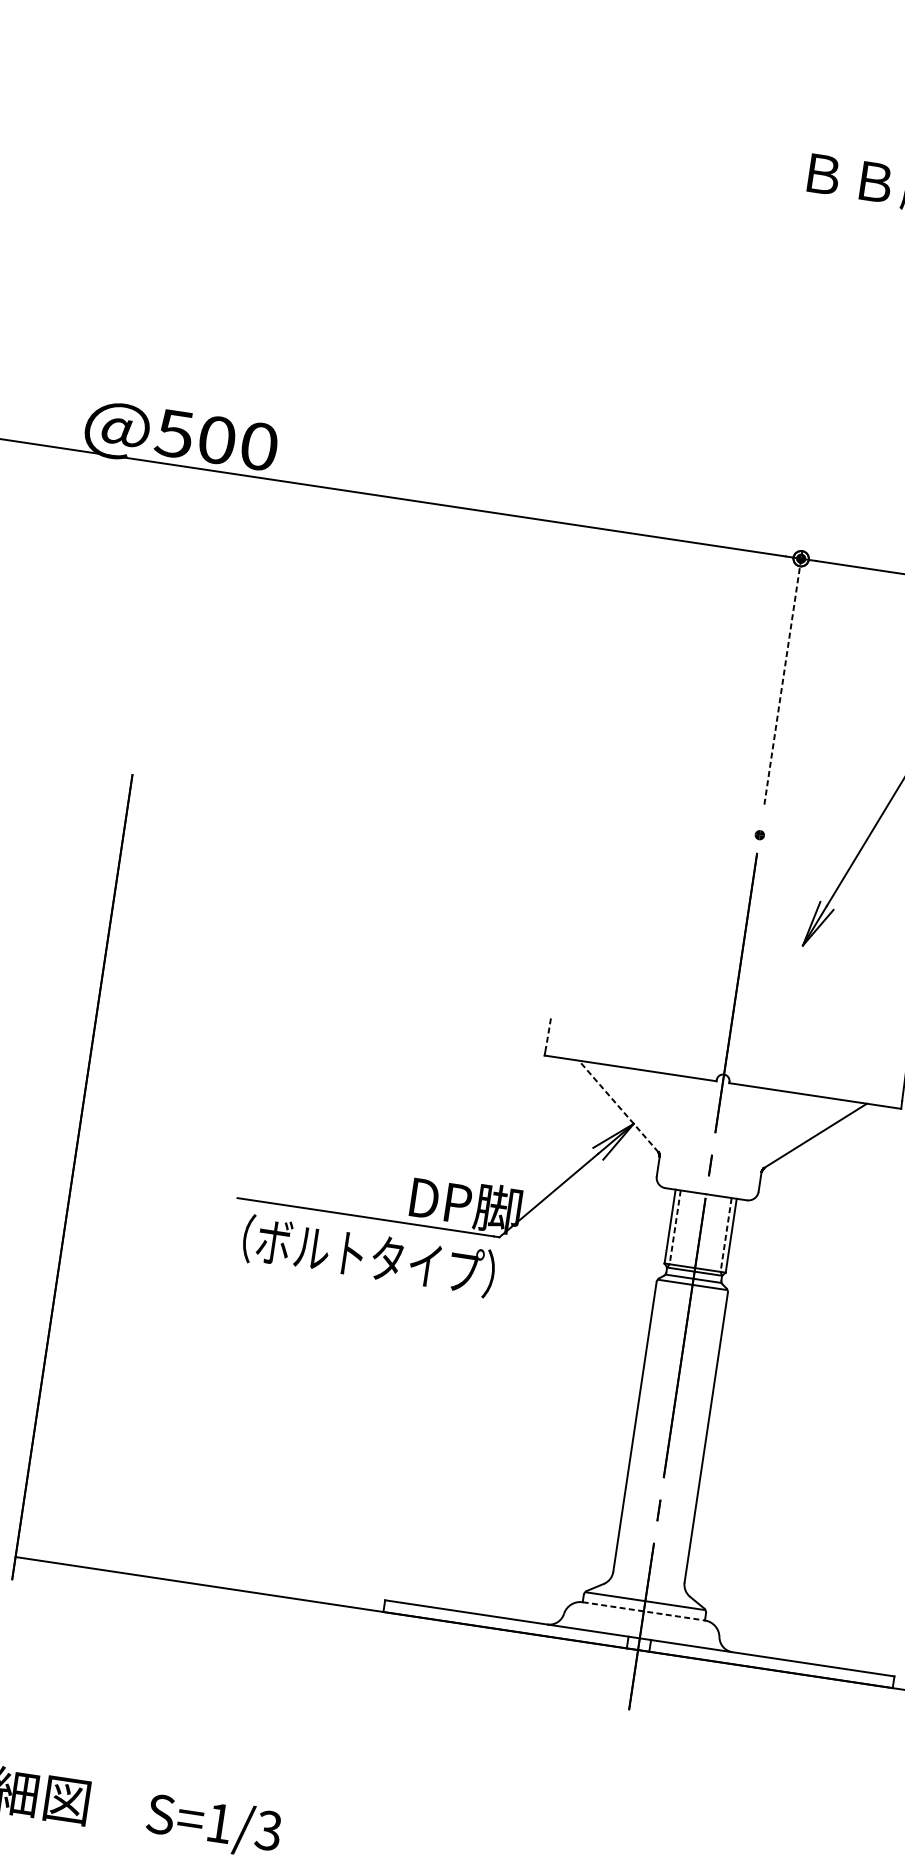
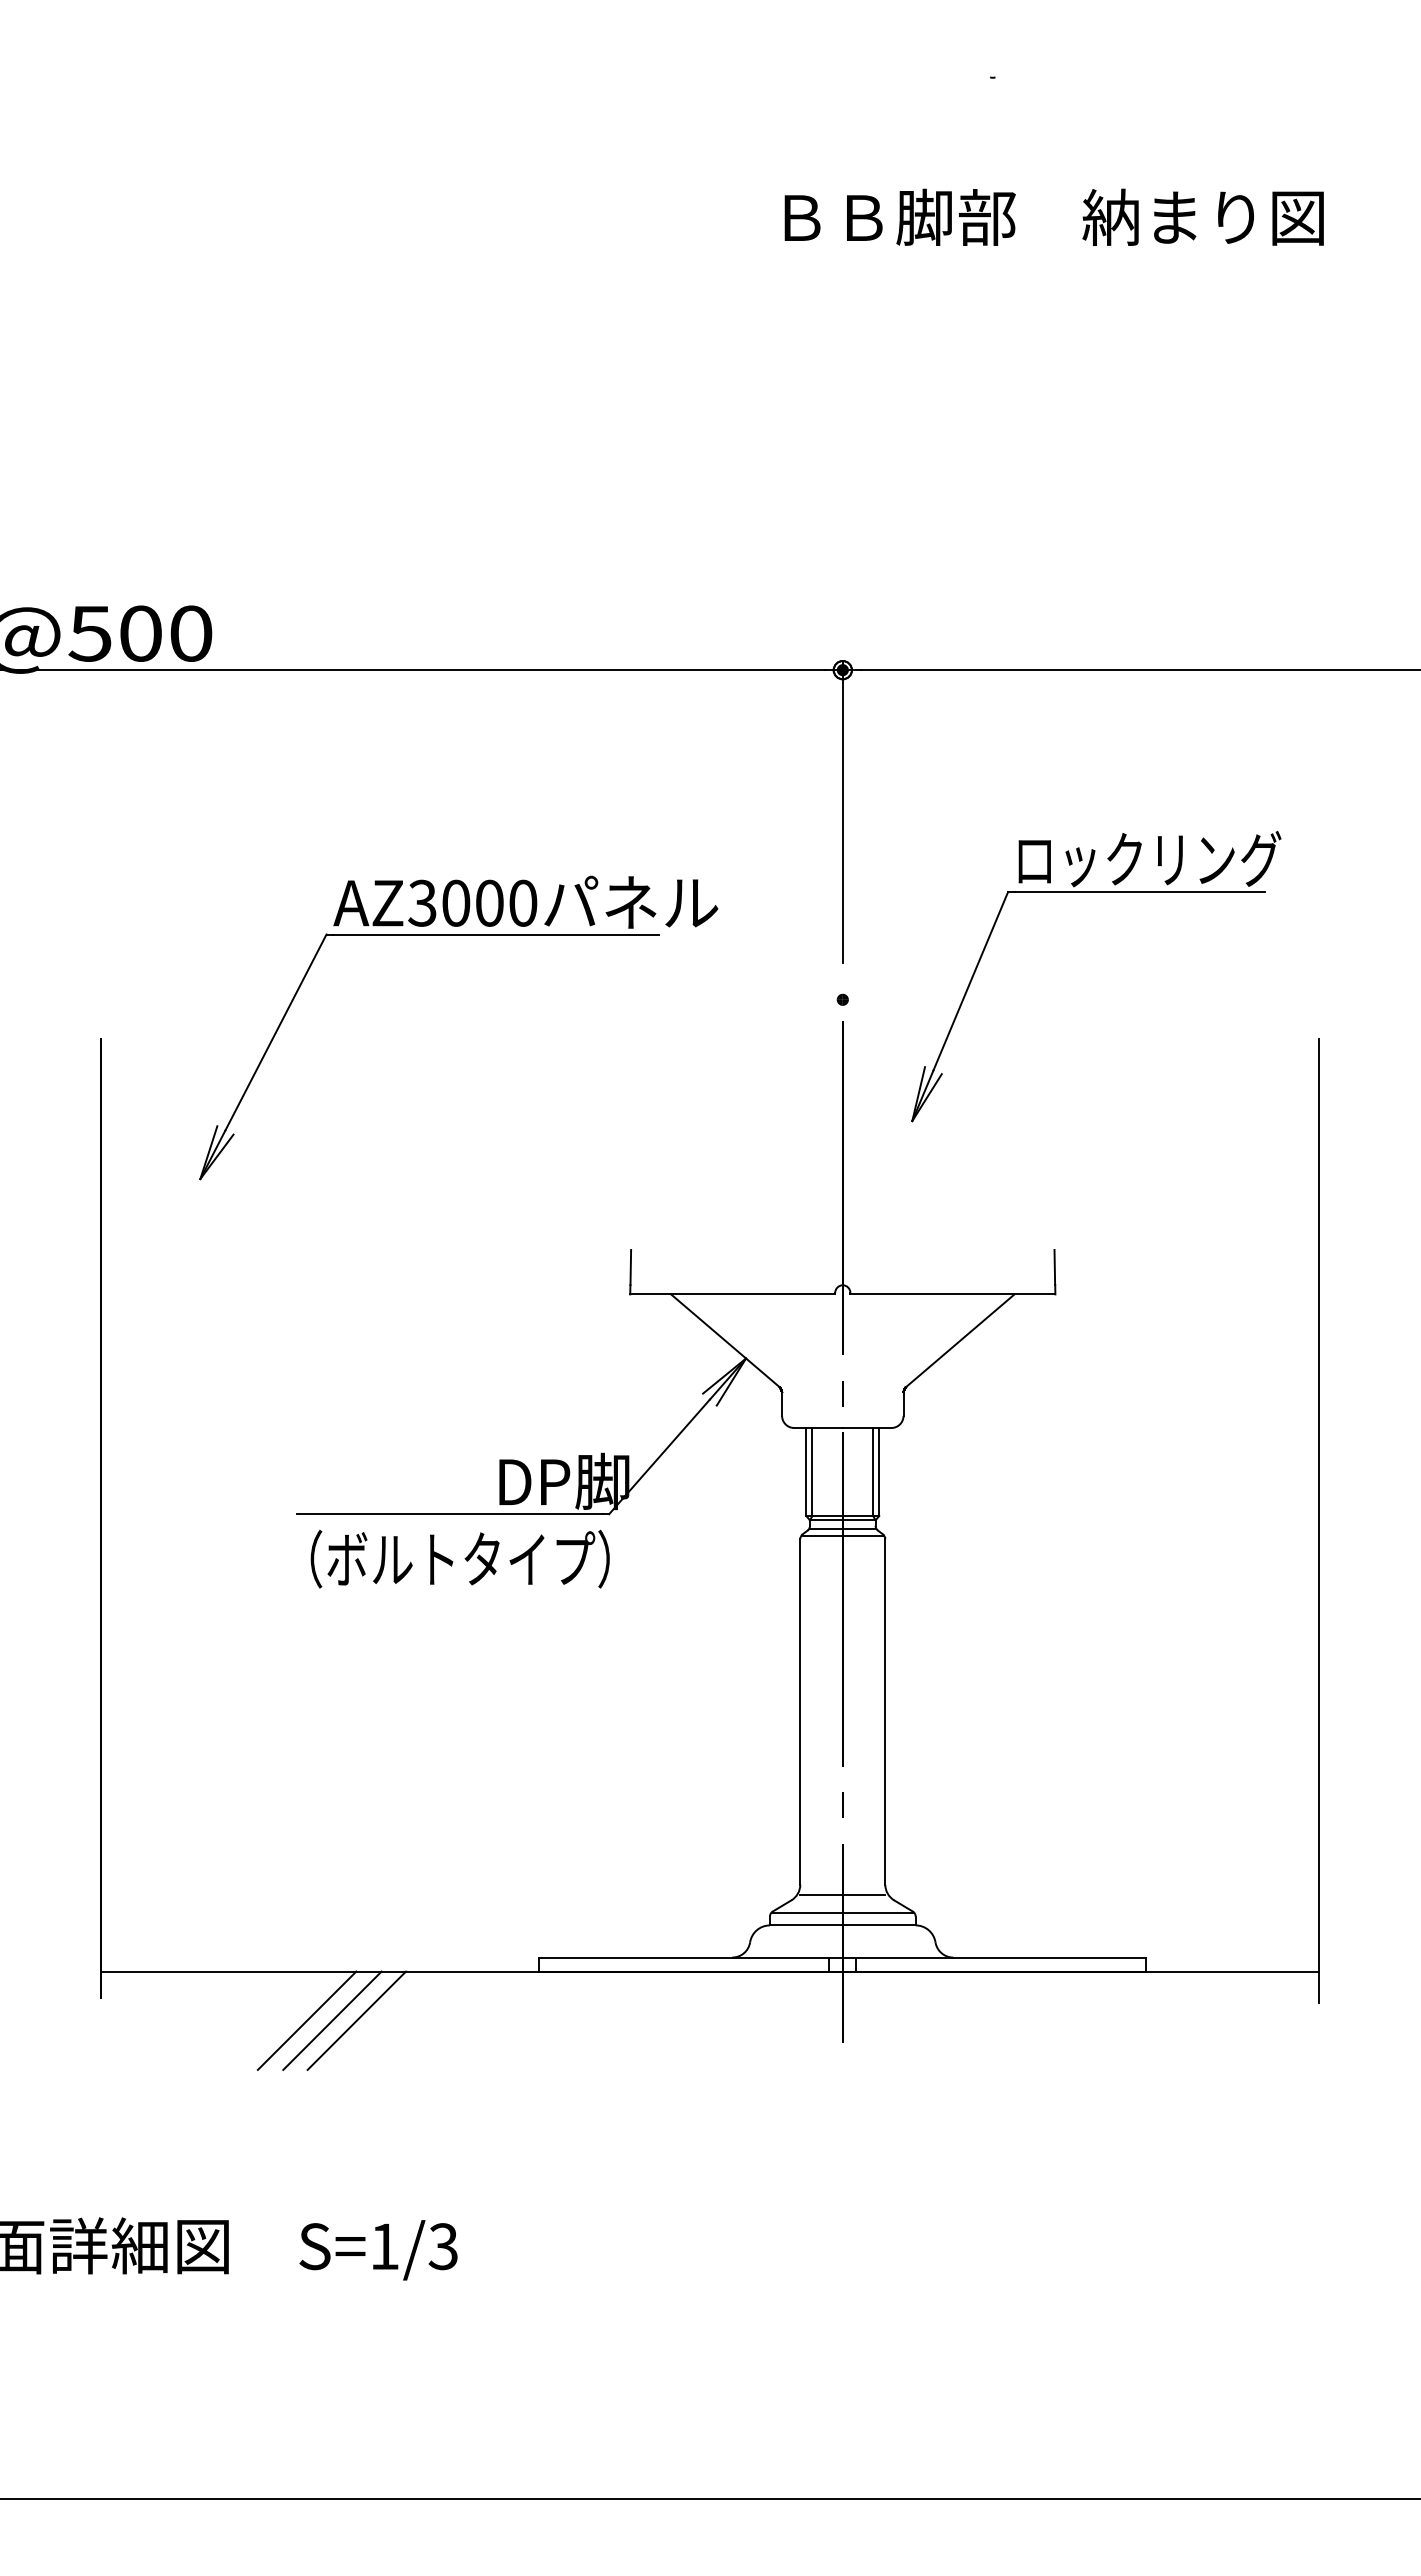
line: (783, 677) -> (842, 811), dashed -> solid
part: (445, 733) -> (458, 935), added
line: (548, 1033) -> (630, 1267), dashed -> solid
line: (618, 1106) -> (725, 1340), dashed -> solid
line: (675, 1227) -> (812, 1472), dashed -> solid
line: (726, 1235) -> (873, 1472), dashed -> solid
line: (647, 1586) -> (842, 1895), added
line: (643, 1611) -> (842, 1925), dashed -> solid
line: (182, 1623) -> (306, 2020), added
line: (203, 1627) -> (332, 2020), added
line: (224, 1630) -> (356, 2020), added

